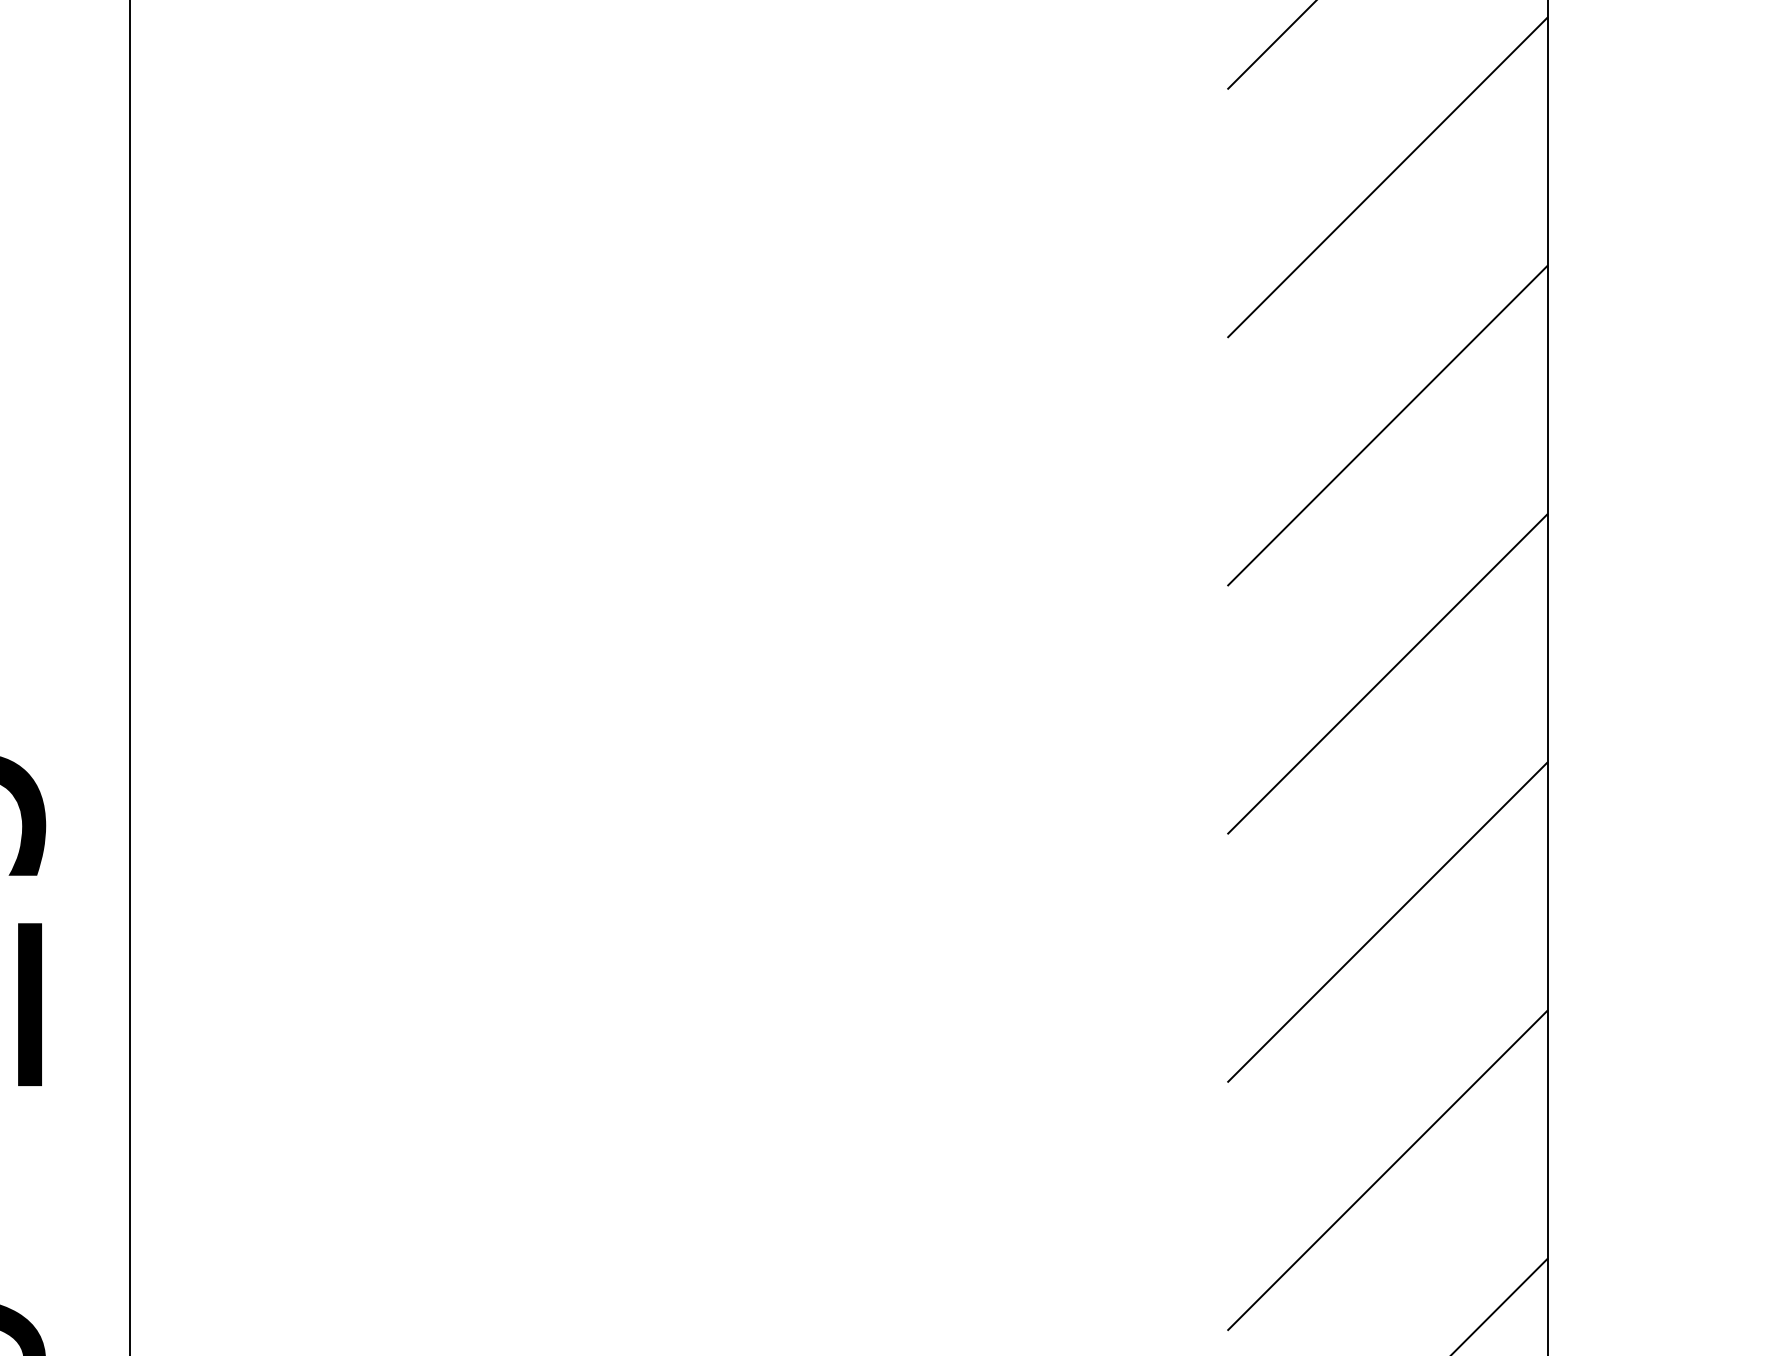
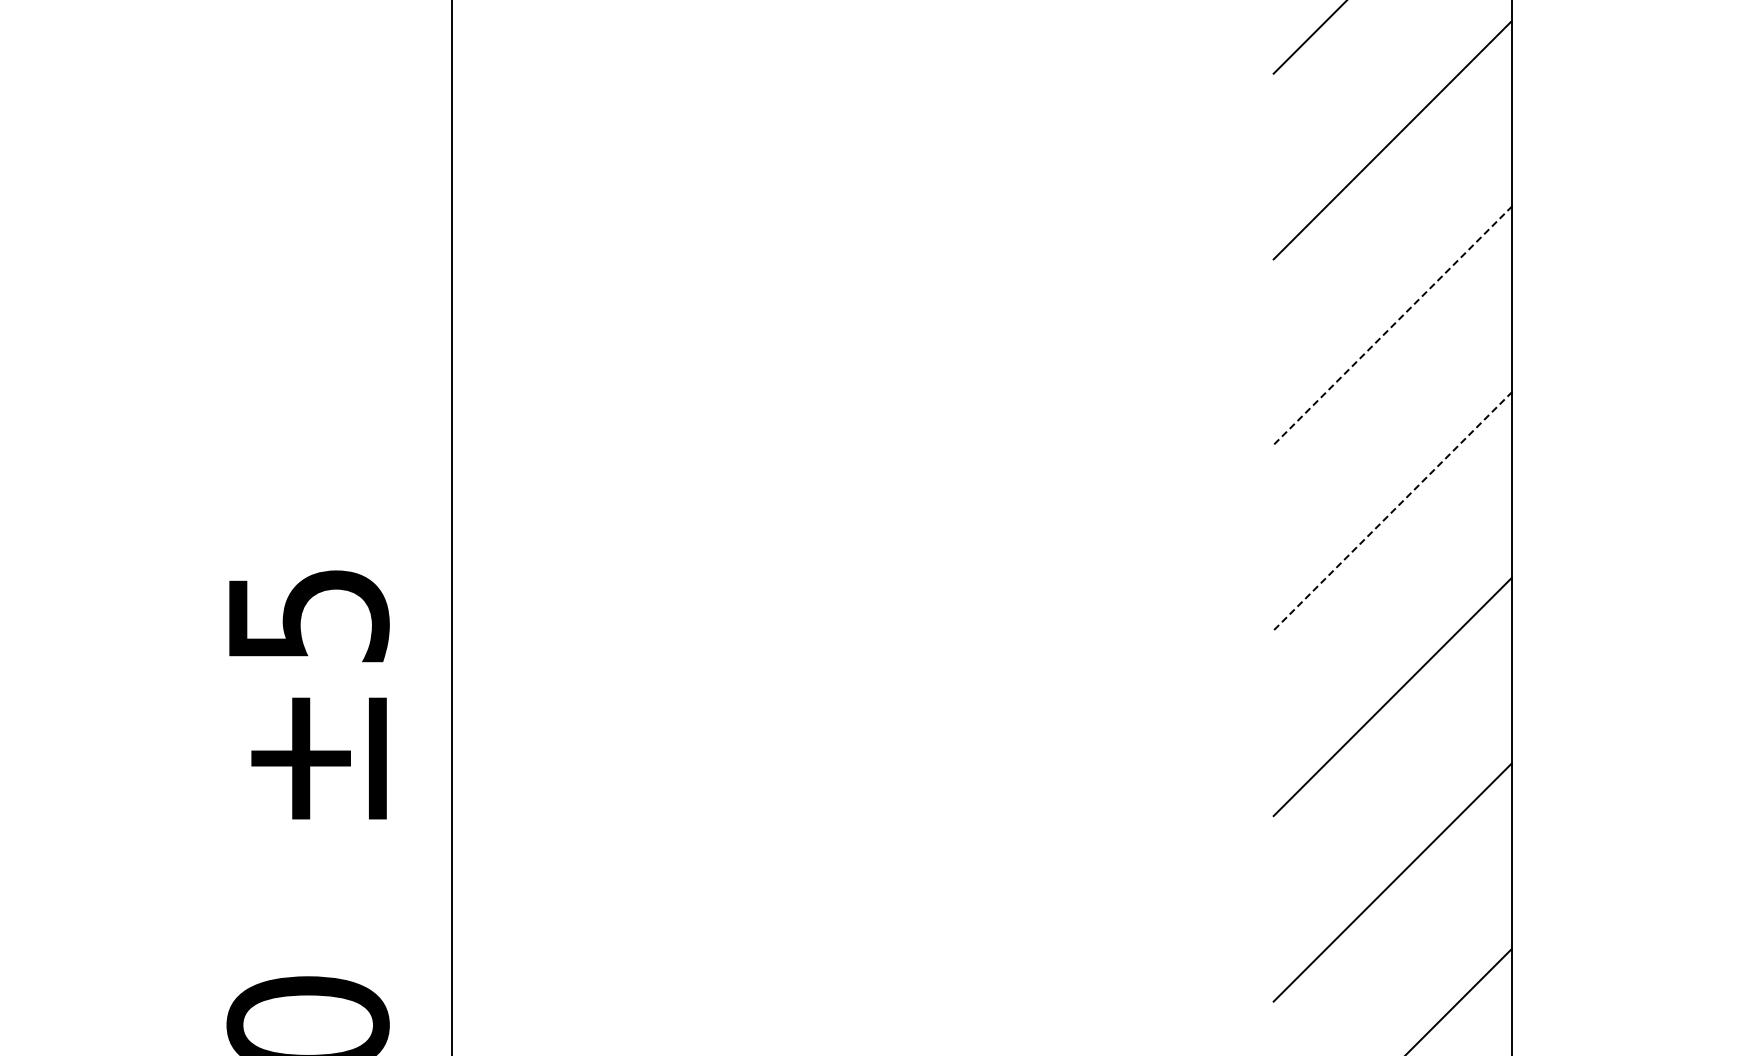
line: (1387, 426) -> (1392, 326), solid -> dashed
line: (1387, 674) -> (1392, 511), solid -> dashed

